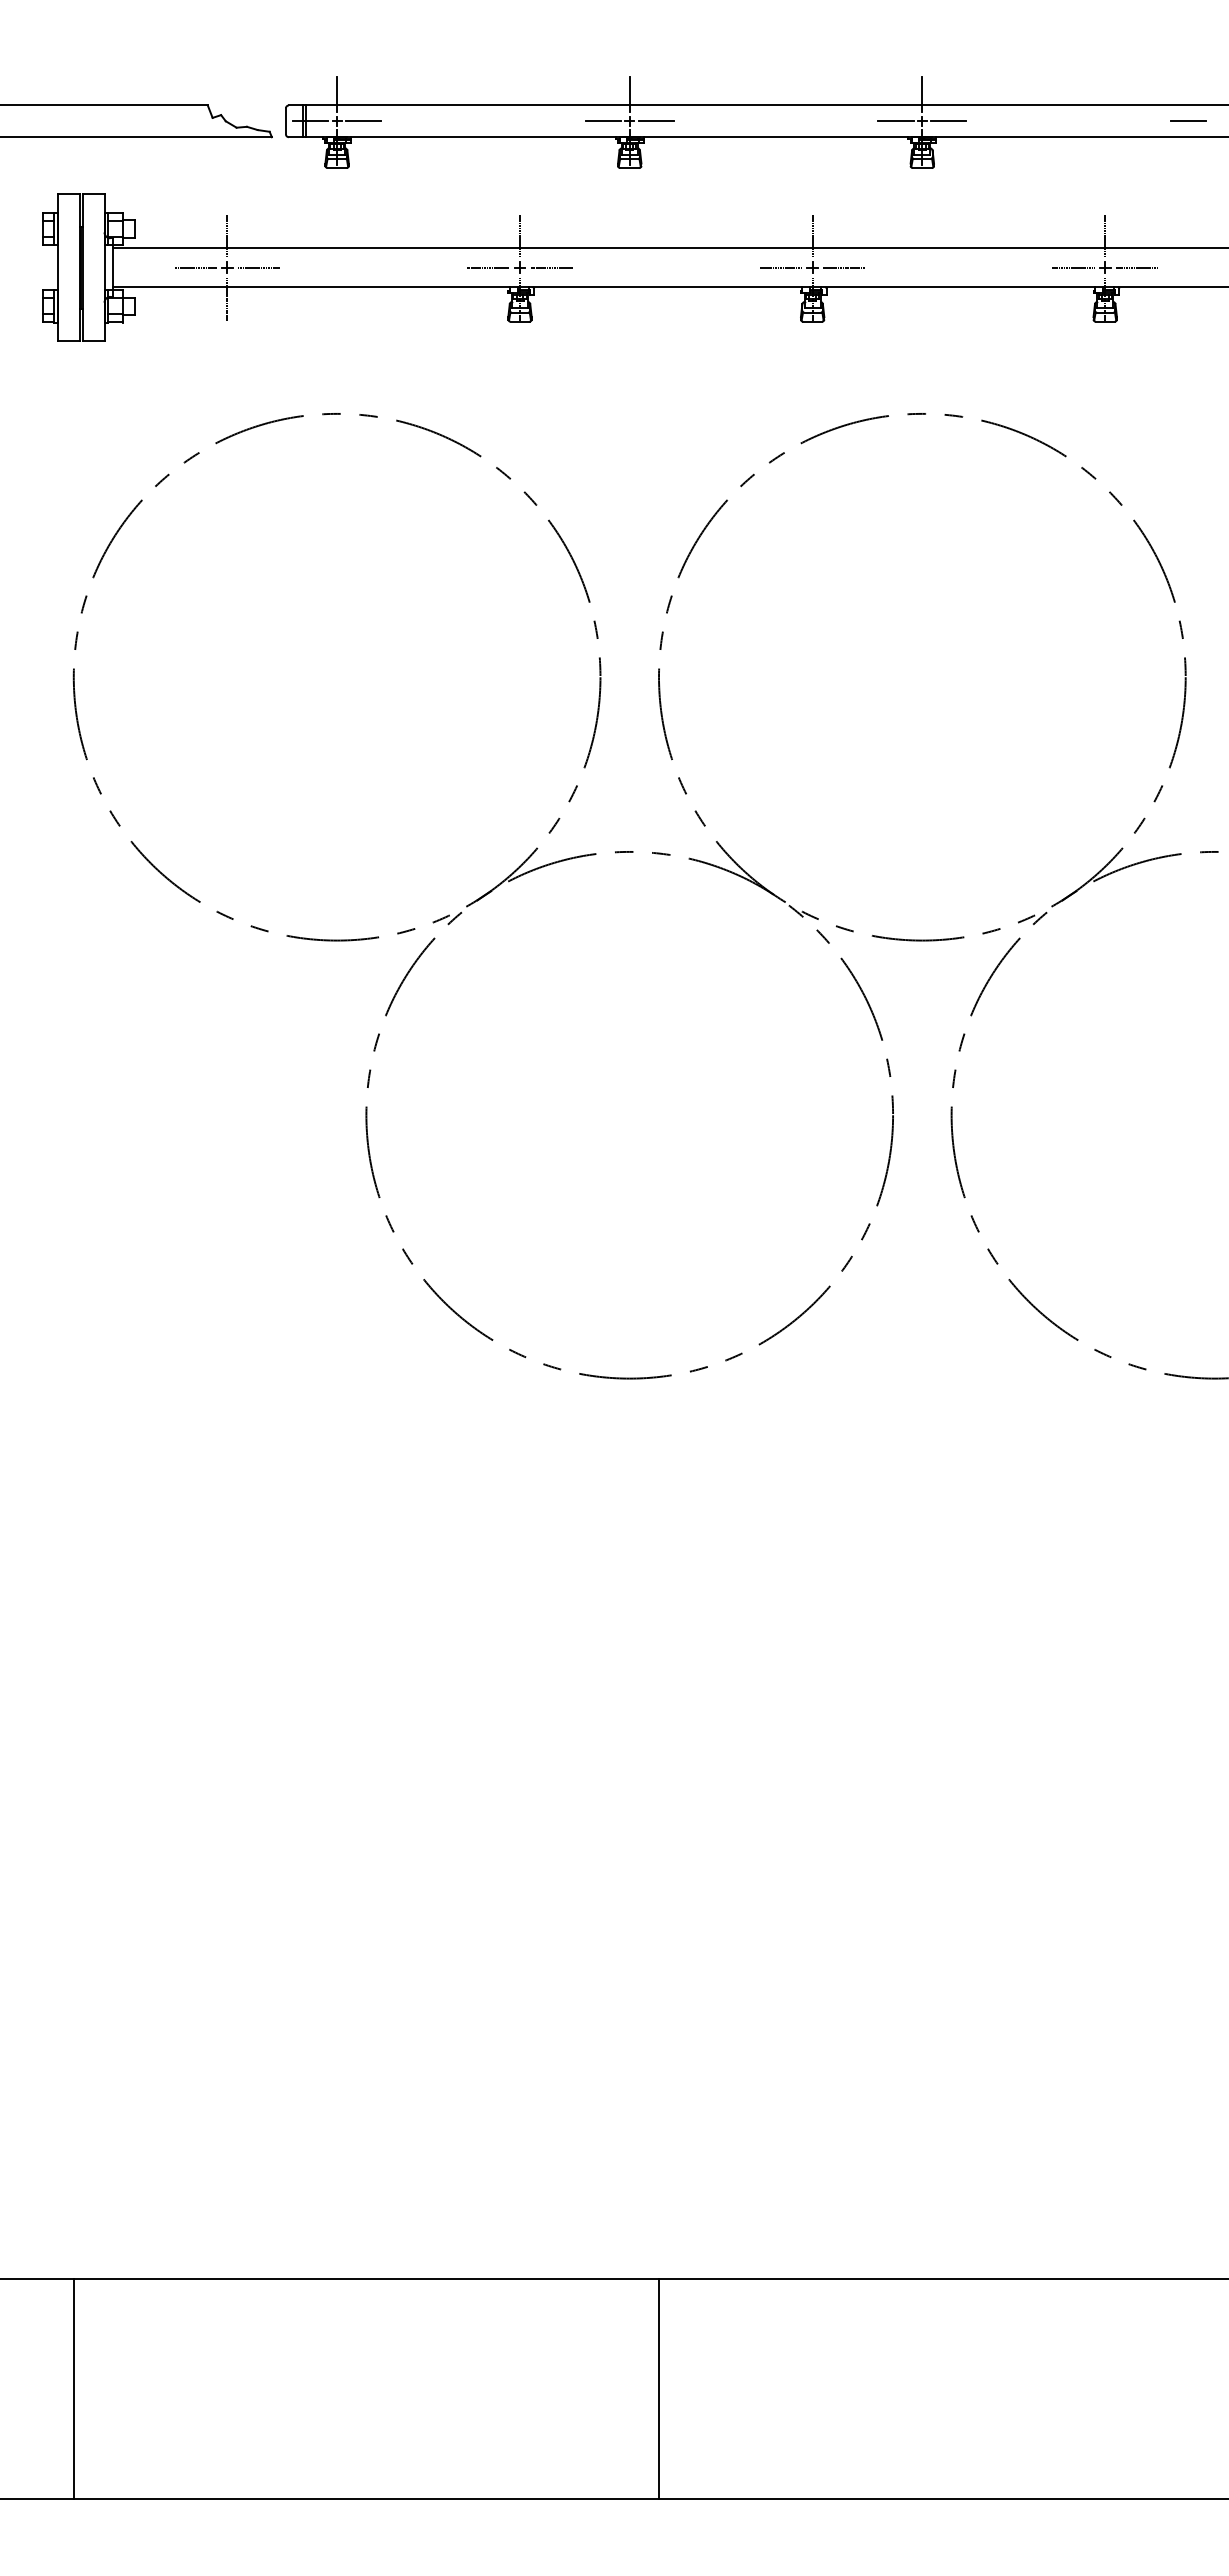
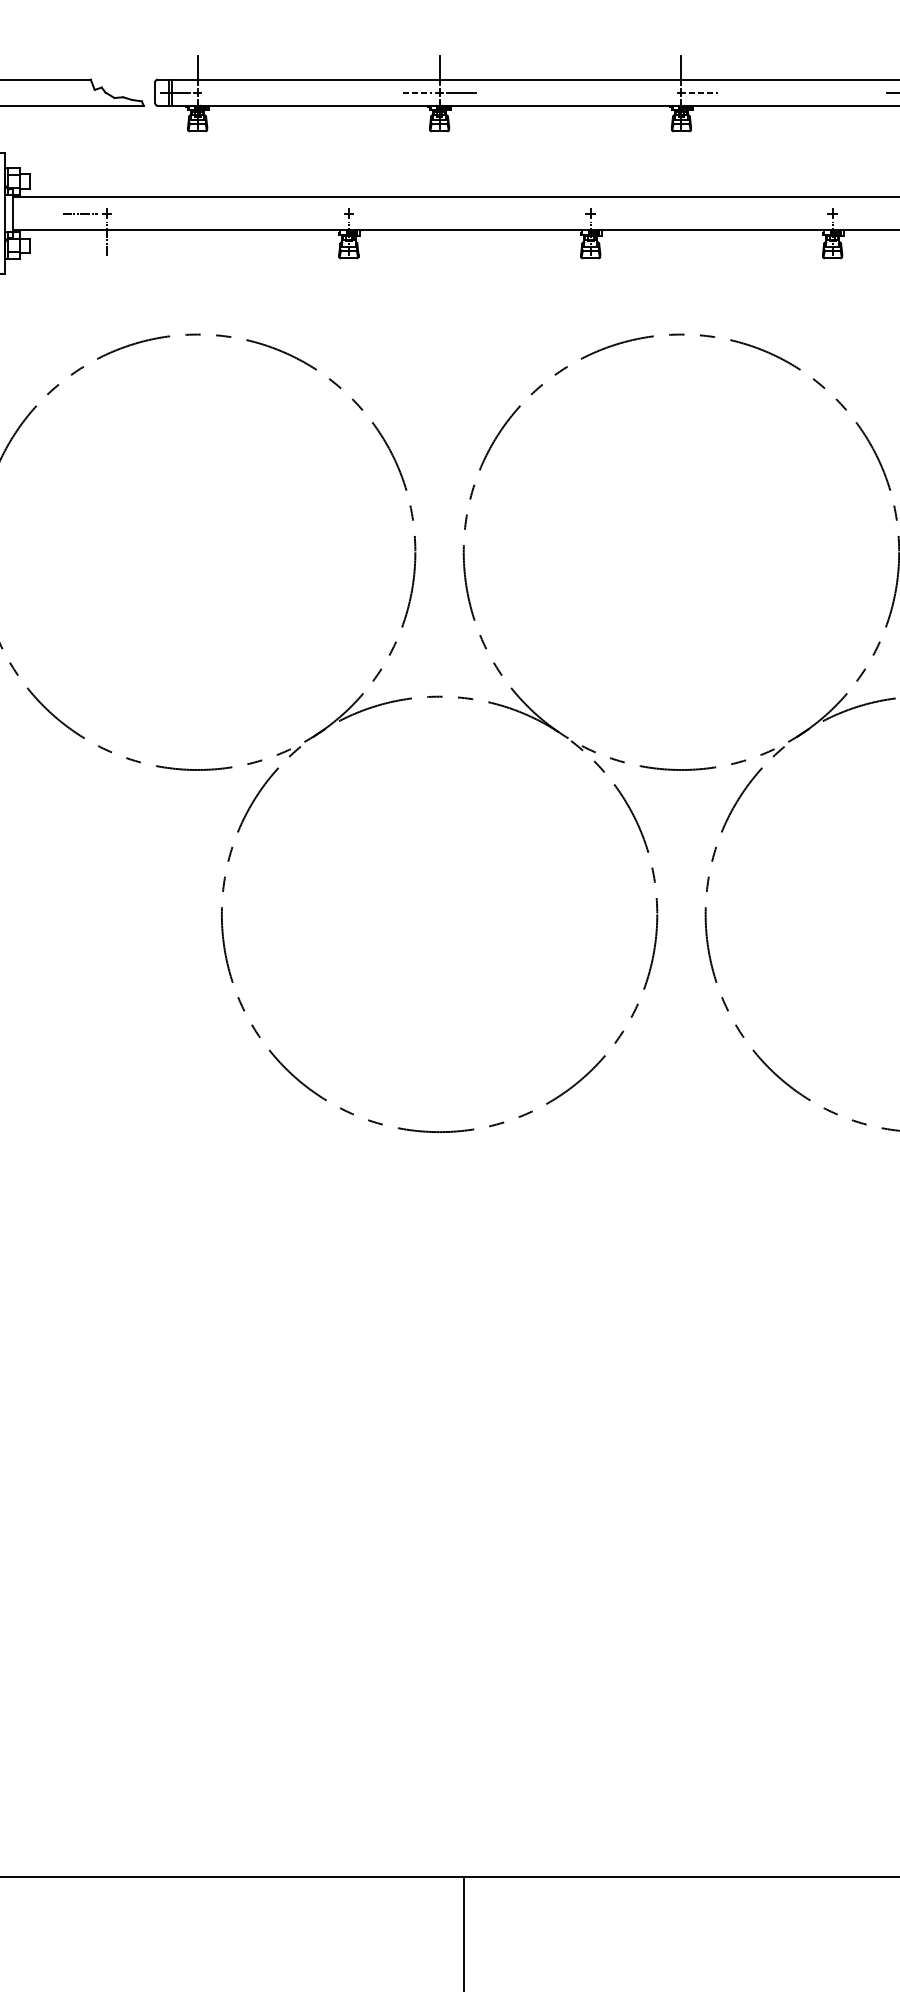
line: (363, 121) -> (219, 92), removed
line: (603, 121) -> (417, 92), solid -> dashed
line: (895, 121) -> (659, 92), removed
line: (948, 121) -> (703, 92), solid -> dashed
line: (227, 235) -> (107, 187), removed
line: (520, 235) -> (349, 187), removed
line: (812, 235) -> (590, 187), removed
line: (1105, 235) -> (832, 187), removed
line: (258, 267) -> (132, 213), removed
line: (488, 267) -> (322, 213), removed
line: (551, 267) -> (374, 213), removed
line: (780, 267) -> (564, 213), removed
line: (844, 267) -> (617, 213), removed
line: (1073, 267) -> (806, 213), removed
line: (1136, 267) -> (858, 213), removed

